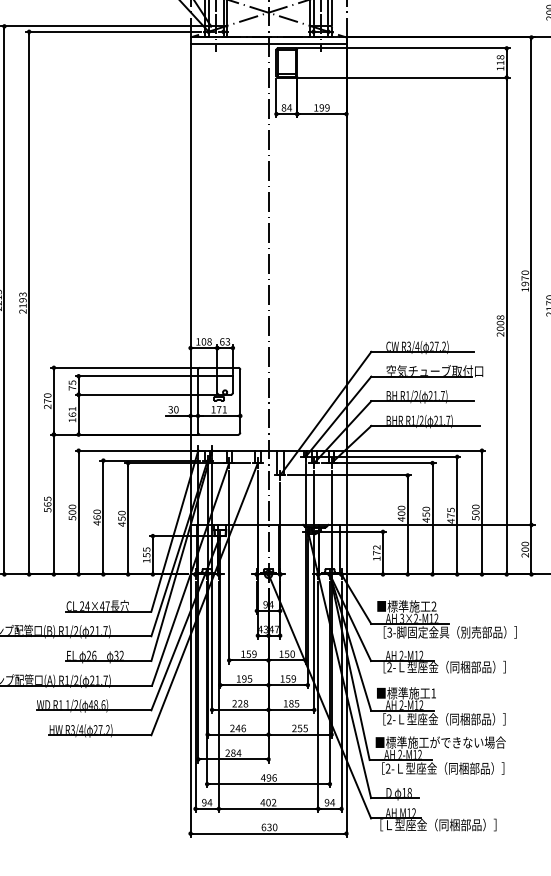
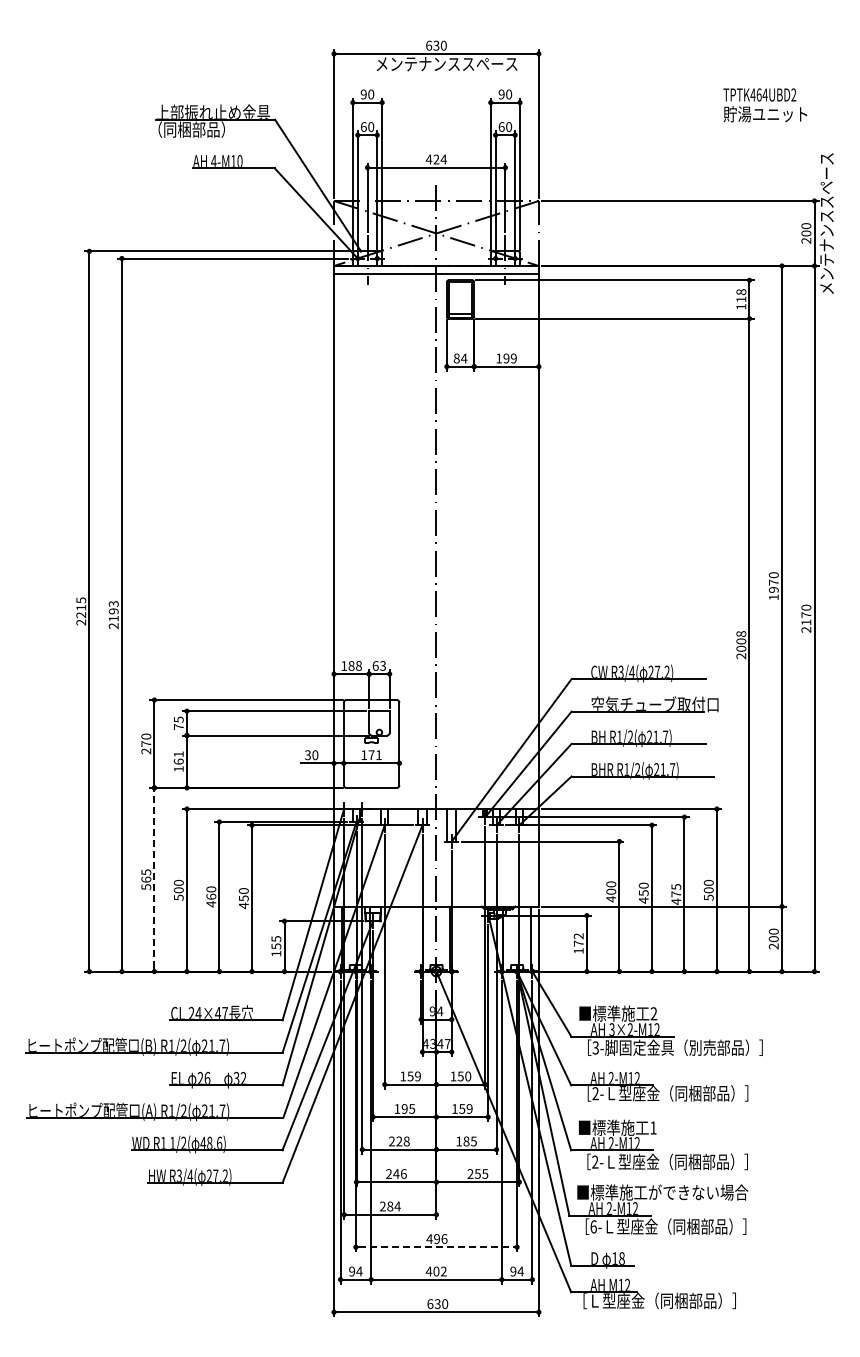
text: (203, 341) -> (351, 665), 108 -> 188
line: (53, 502) -> (154, 877), solid -> dashed
text: (388, 768) -> (593, 1226), 2- -> 6-
line: (268, 784) -> (436, 1247), solid -> dashed

